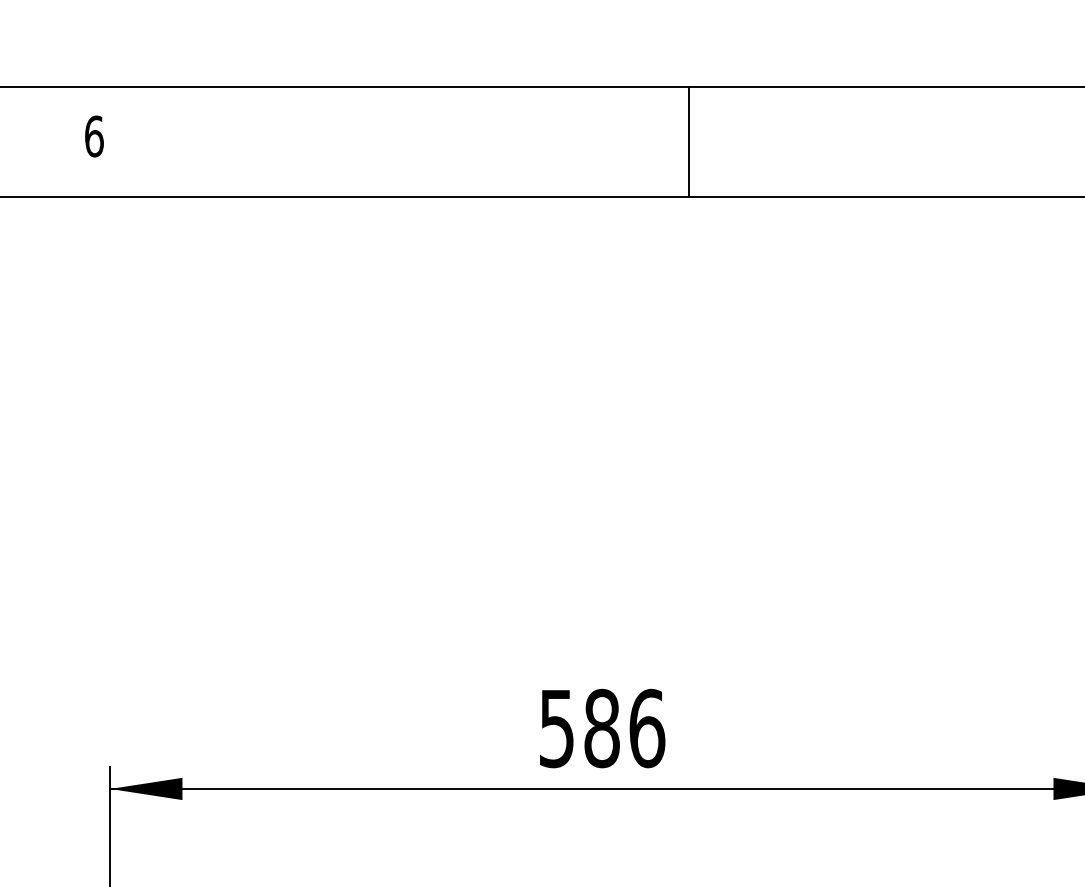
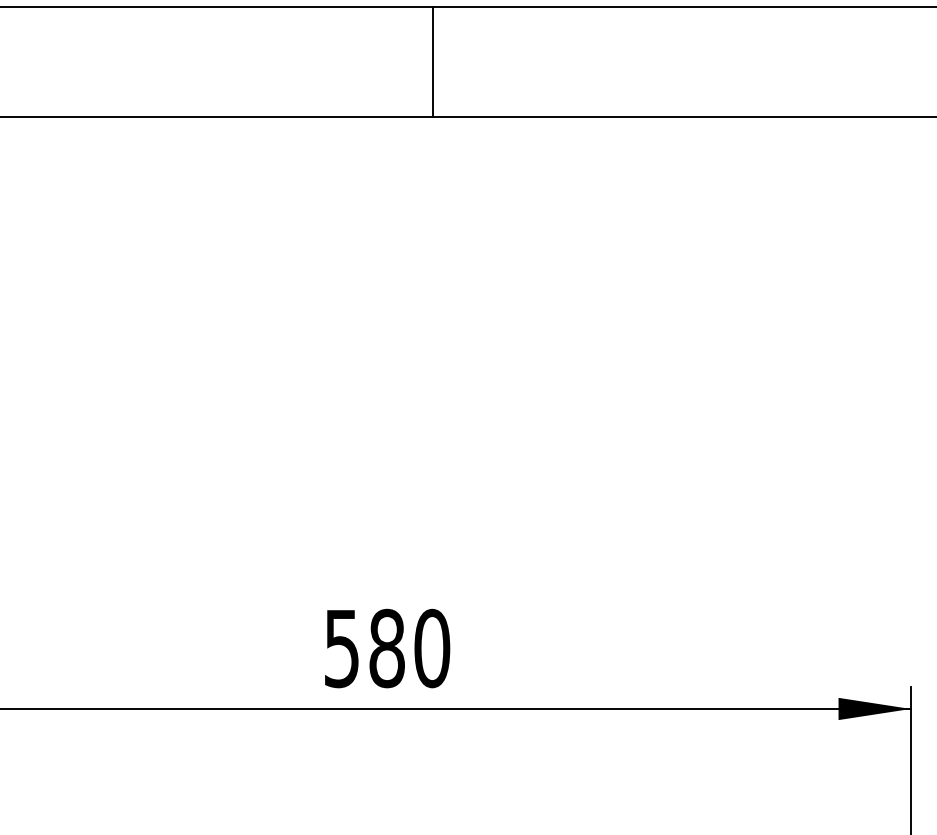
line: (688, 141) -> (432, 61), moved
text: (647, 728) -> (432, 648), 586 -> 580

